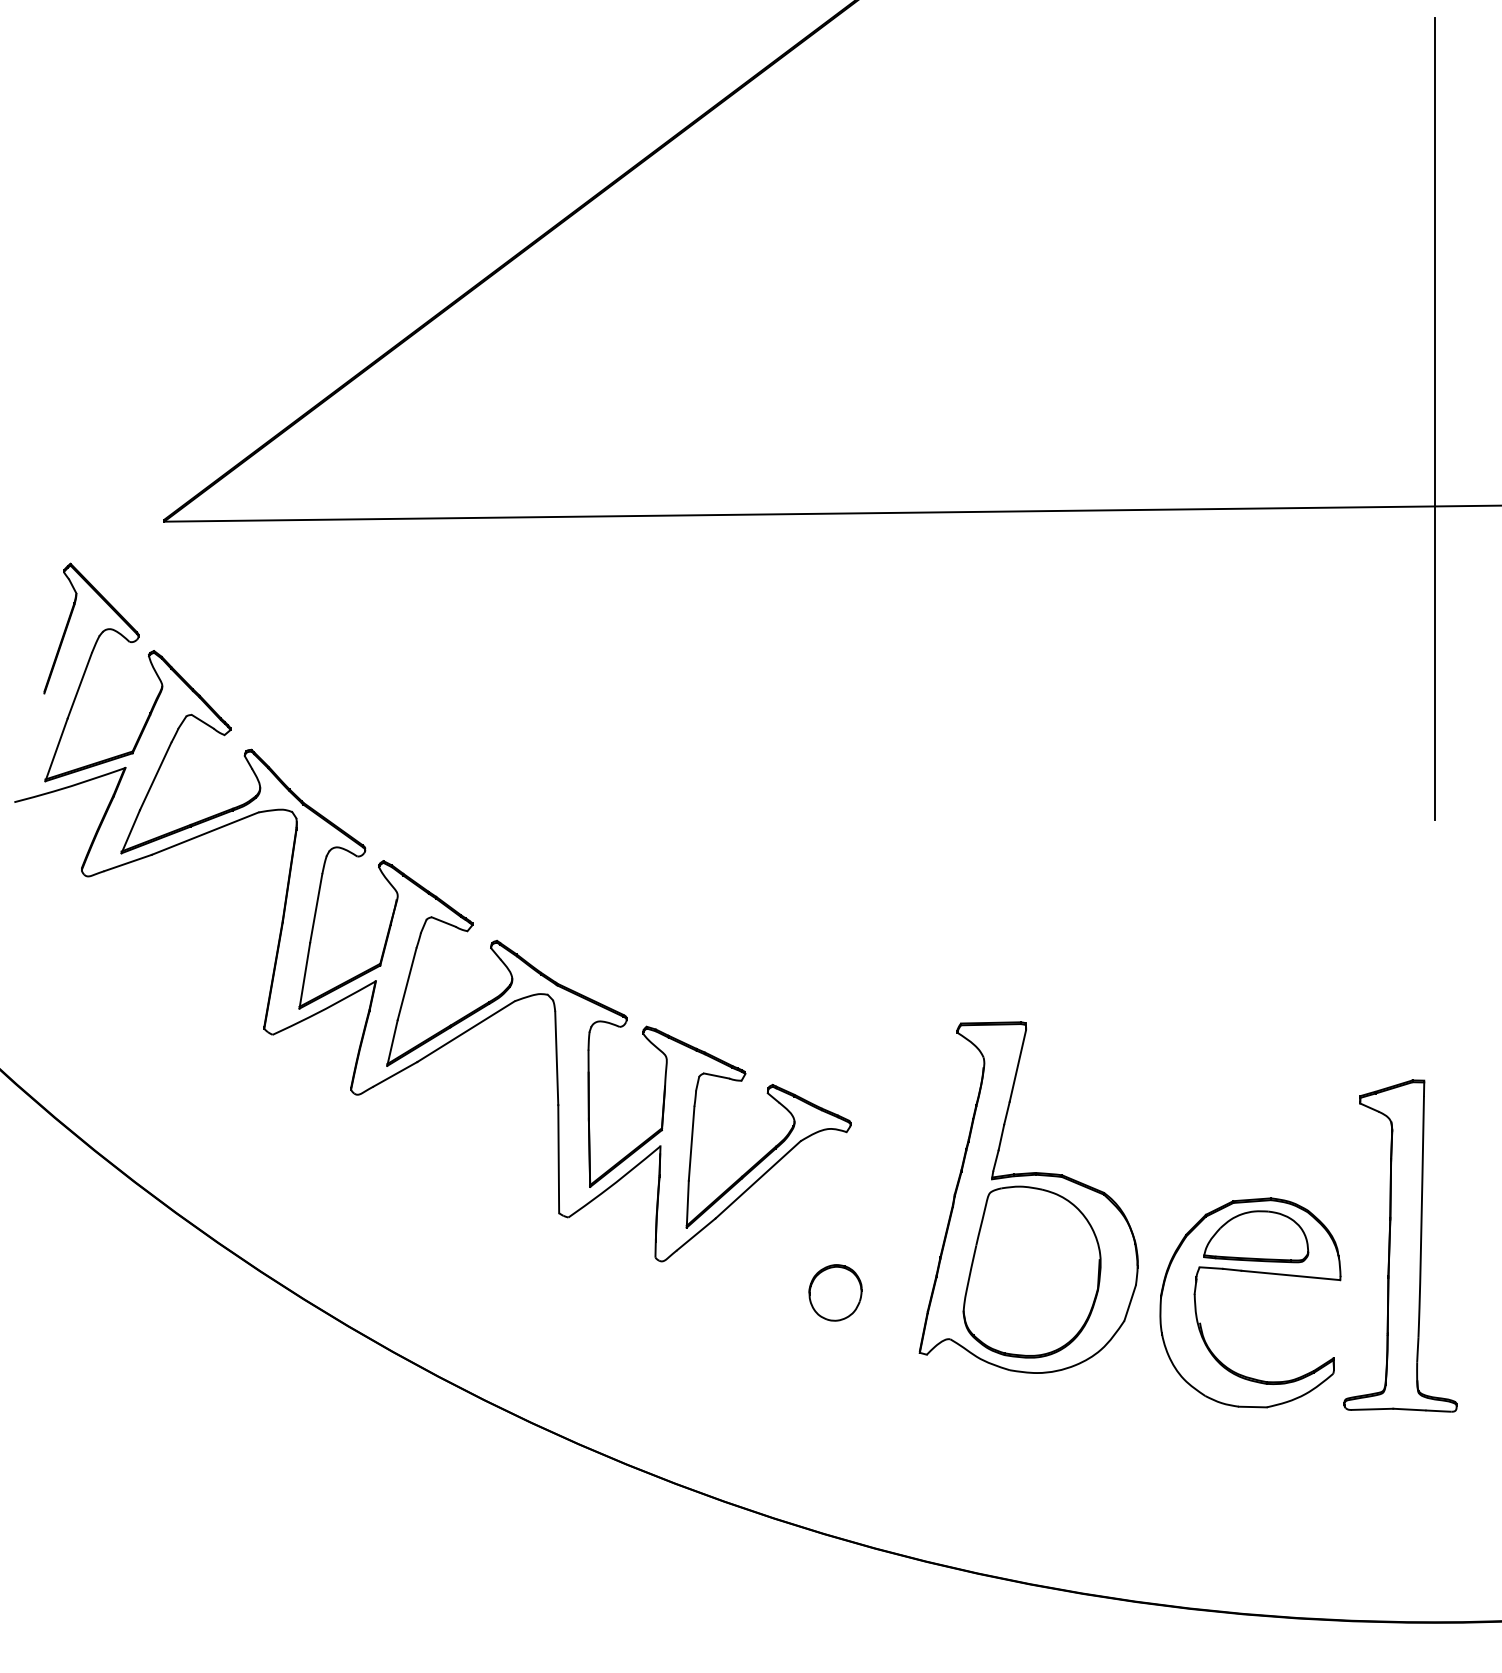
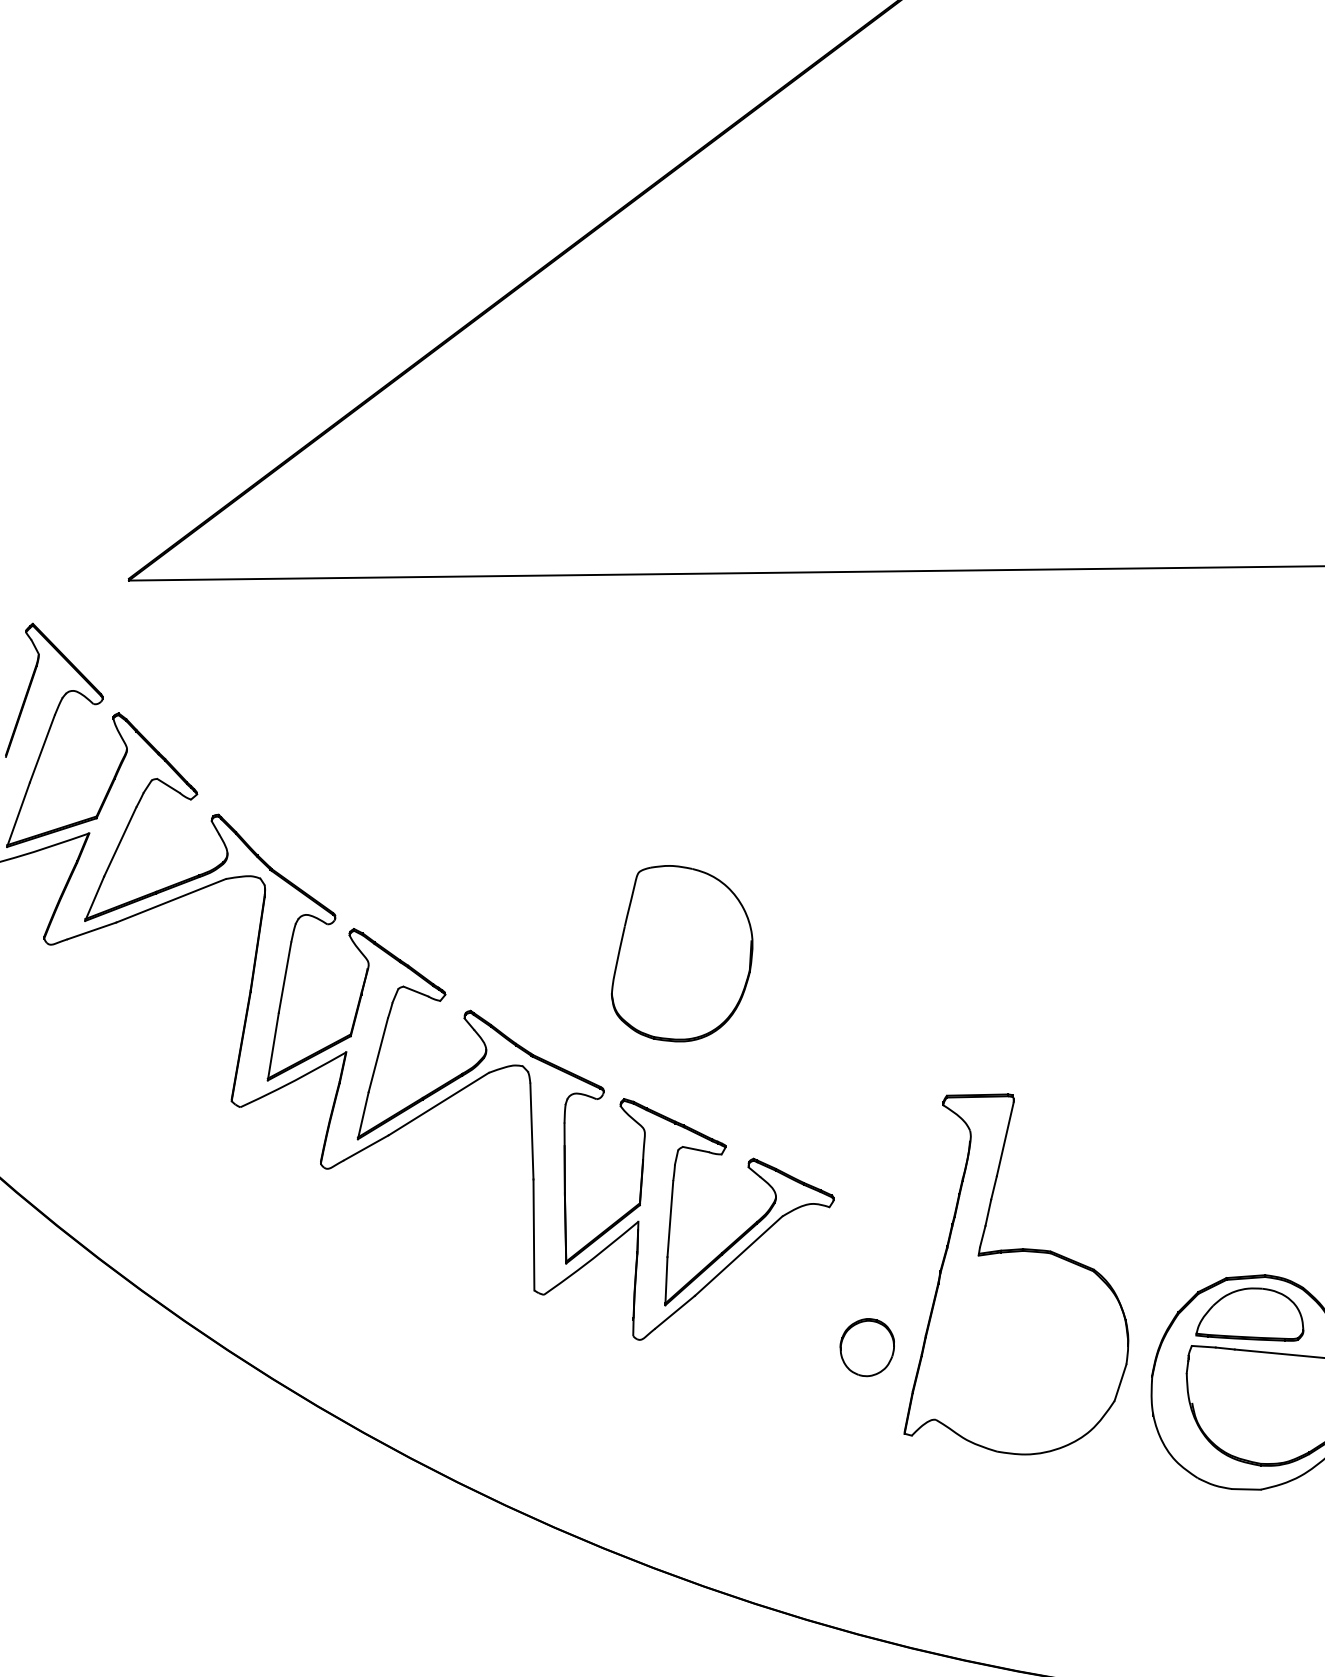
part: (1031, 1271) -> (681, 953), moved
part: (835, 1292) -> (867, 1347), moved

